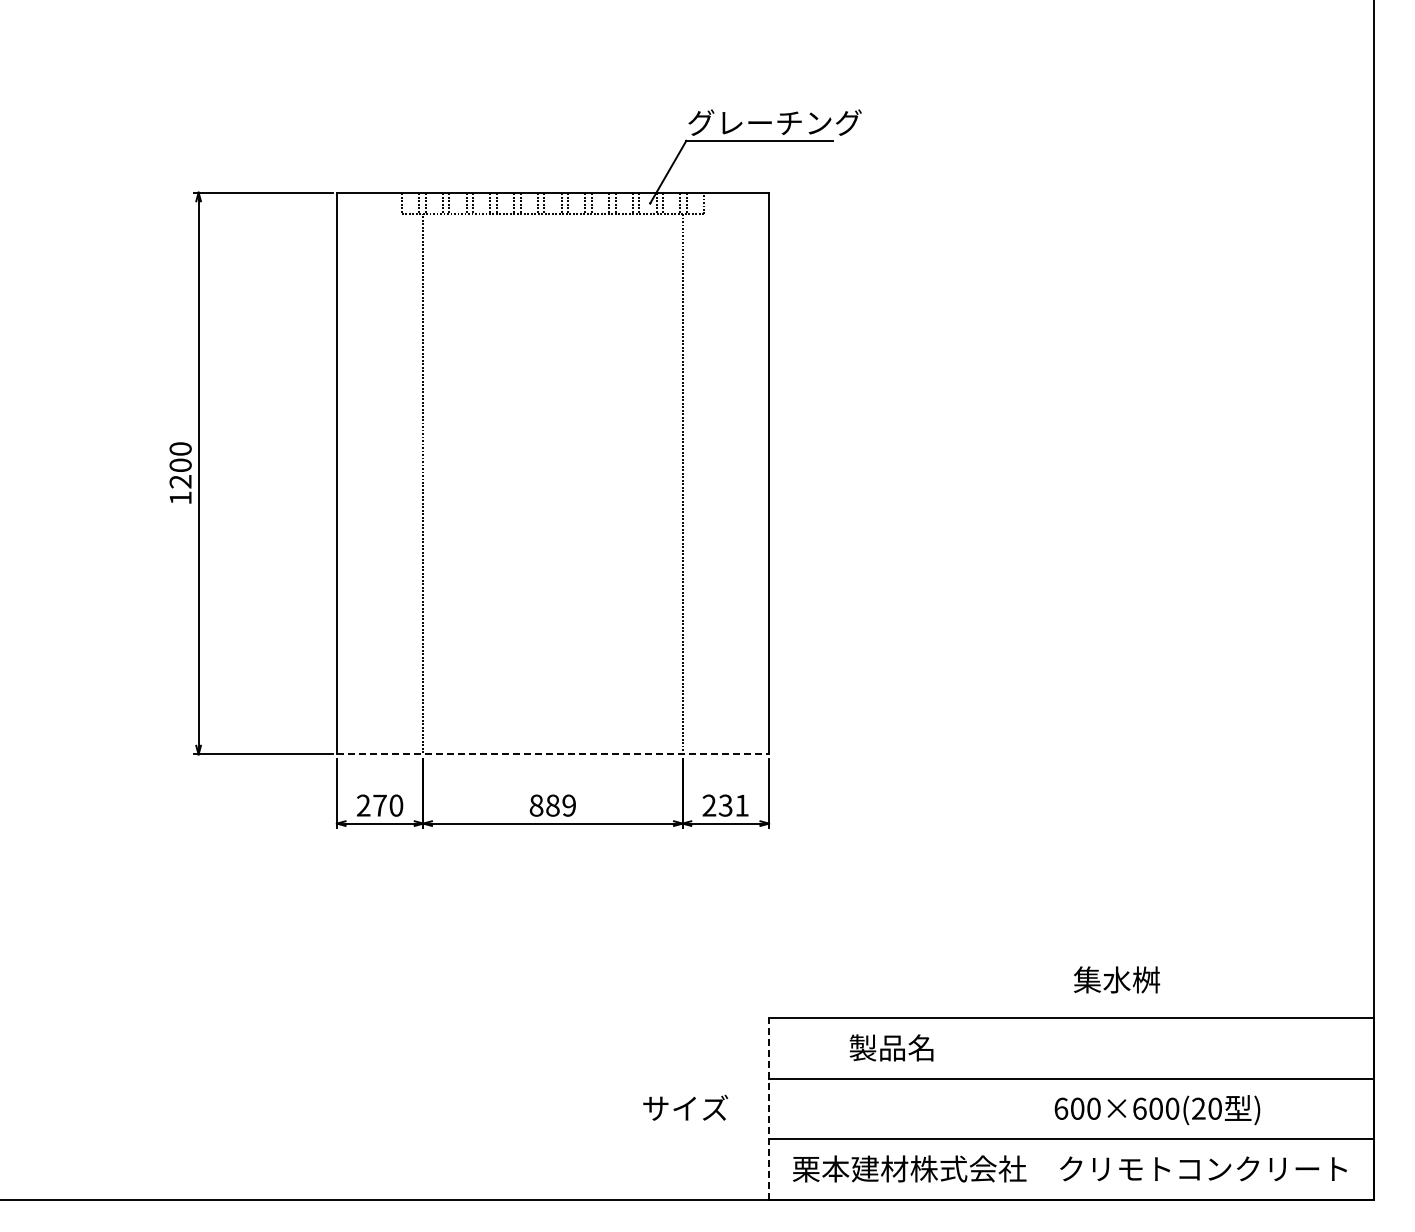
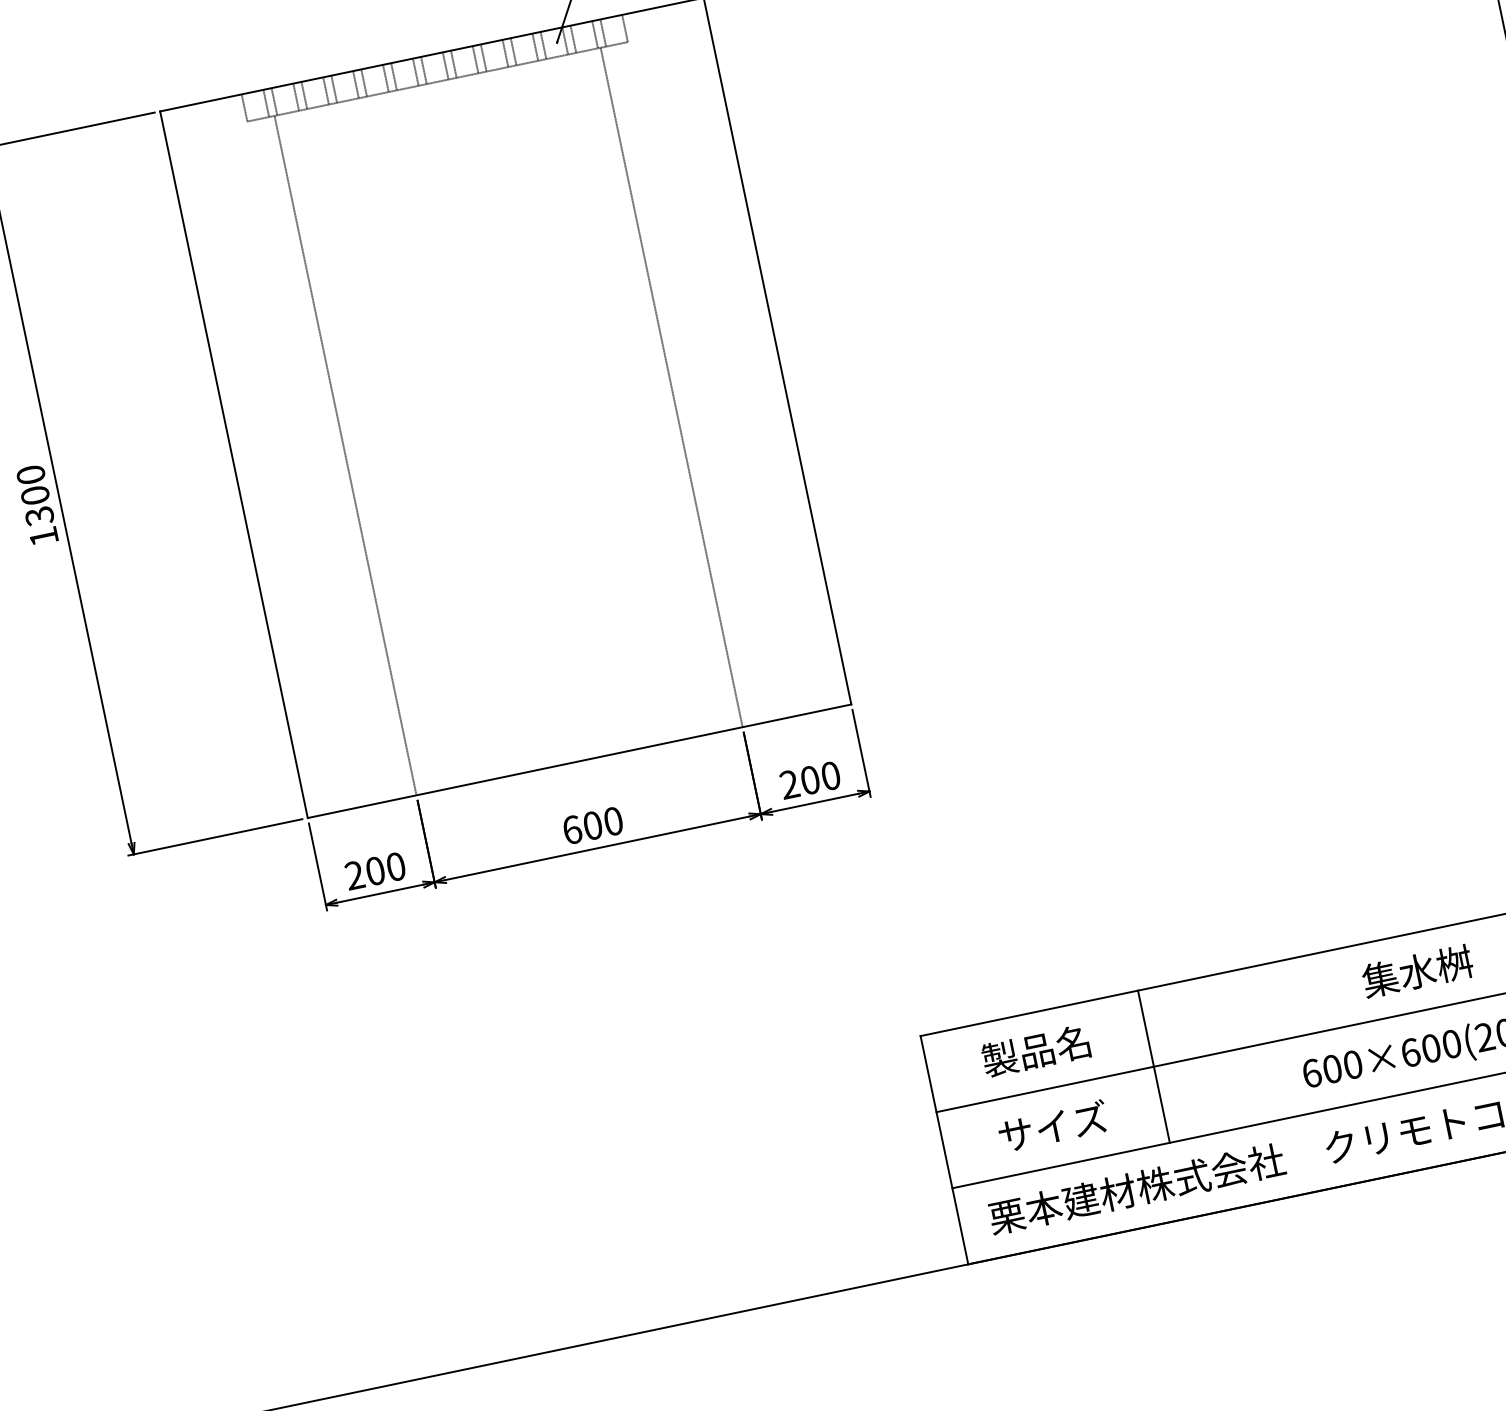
text: (180, 481) -> (39, 515), 1200 -> 1300
line: (553, 754) -> (580, 761), dashed -> solid
text: (379, 805) -> (374, 871), 270 -> 200
text: (552, 805) -> (592, 825), 889 -> 600
text: (733, 805) -> (820, 778), 231 -> 200
text: (1117, 979) -> (1418, 970), moved
text: (891, 1047) -> (1035, 1050), moved
line: (941, 1078) -> (1153, 1066), added
text: (685, 1107) -> (1052, 1125), moved
line: (769, 1108) -> (944, 1149), dashed -> solid

